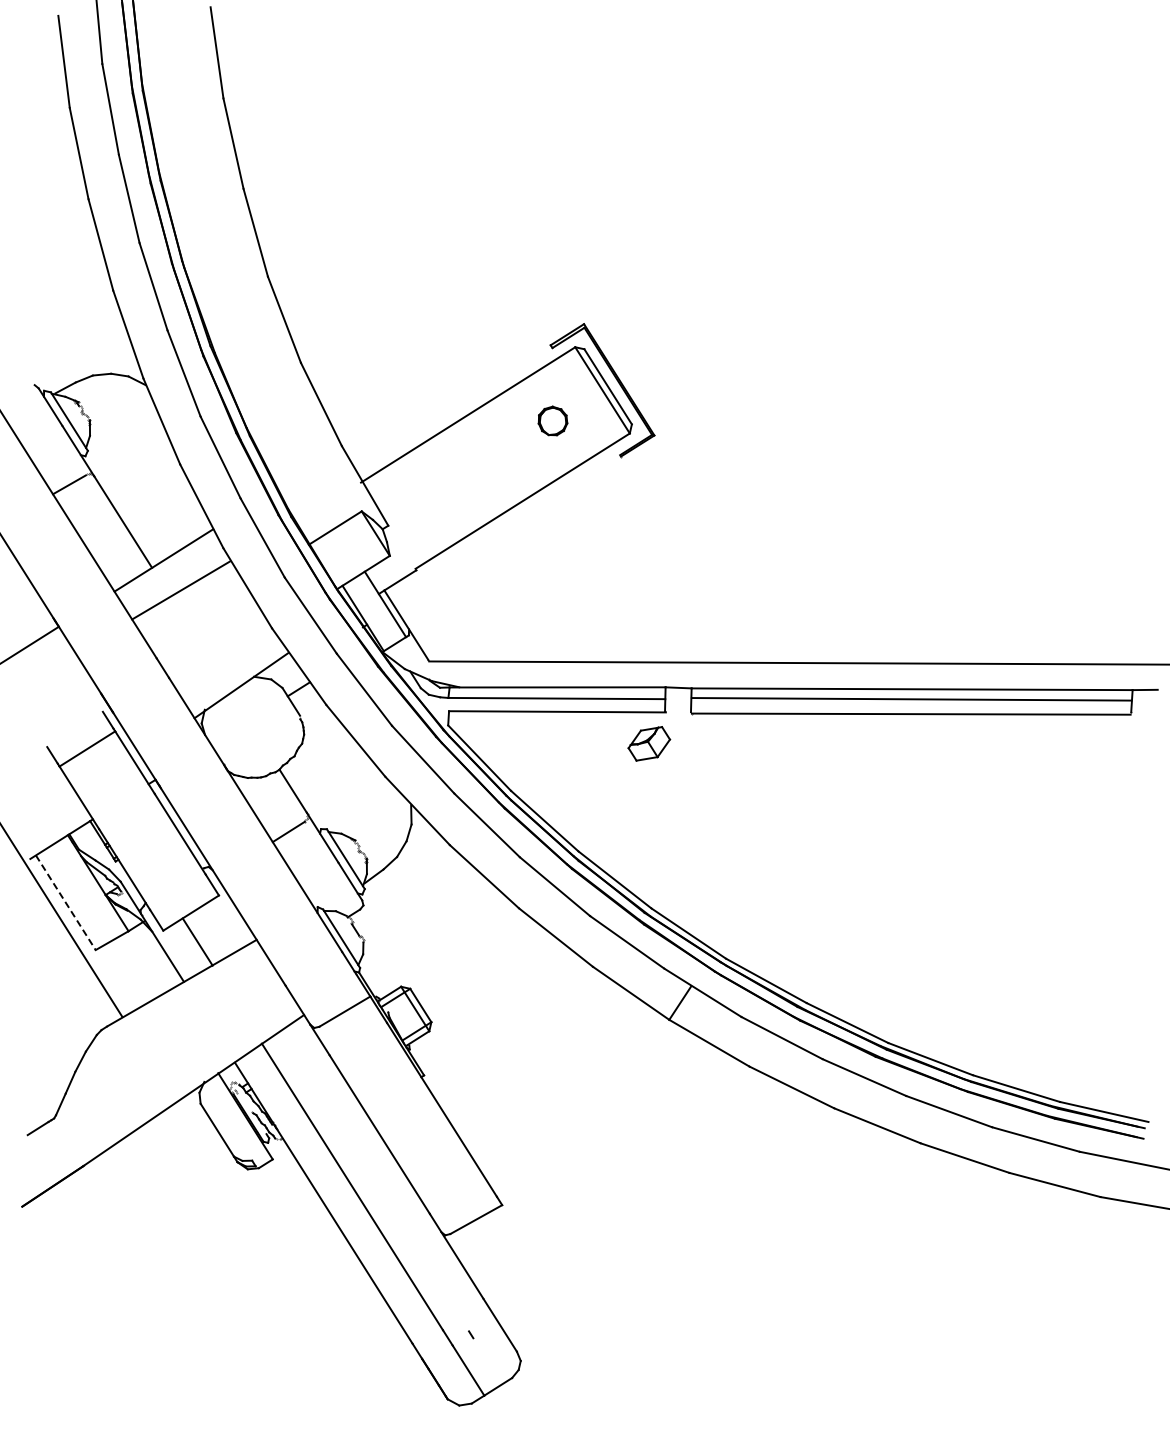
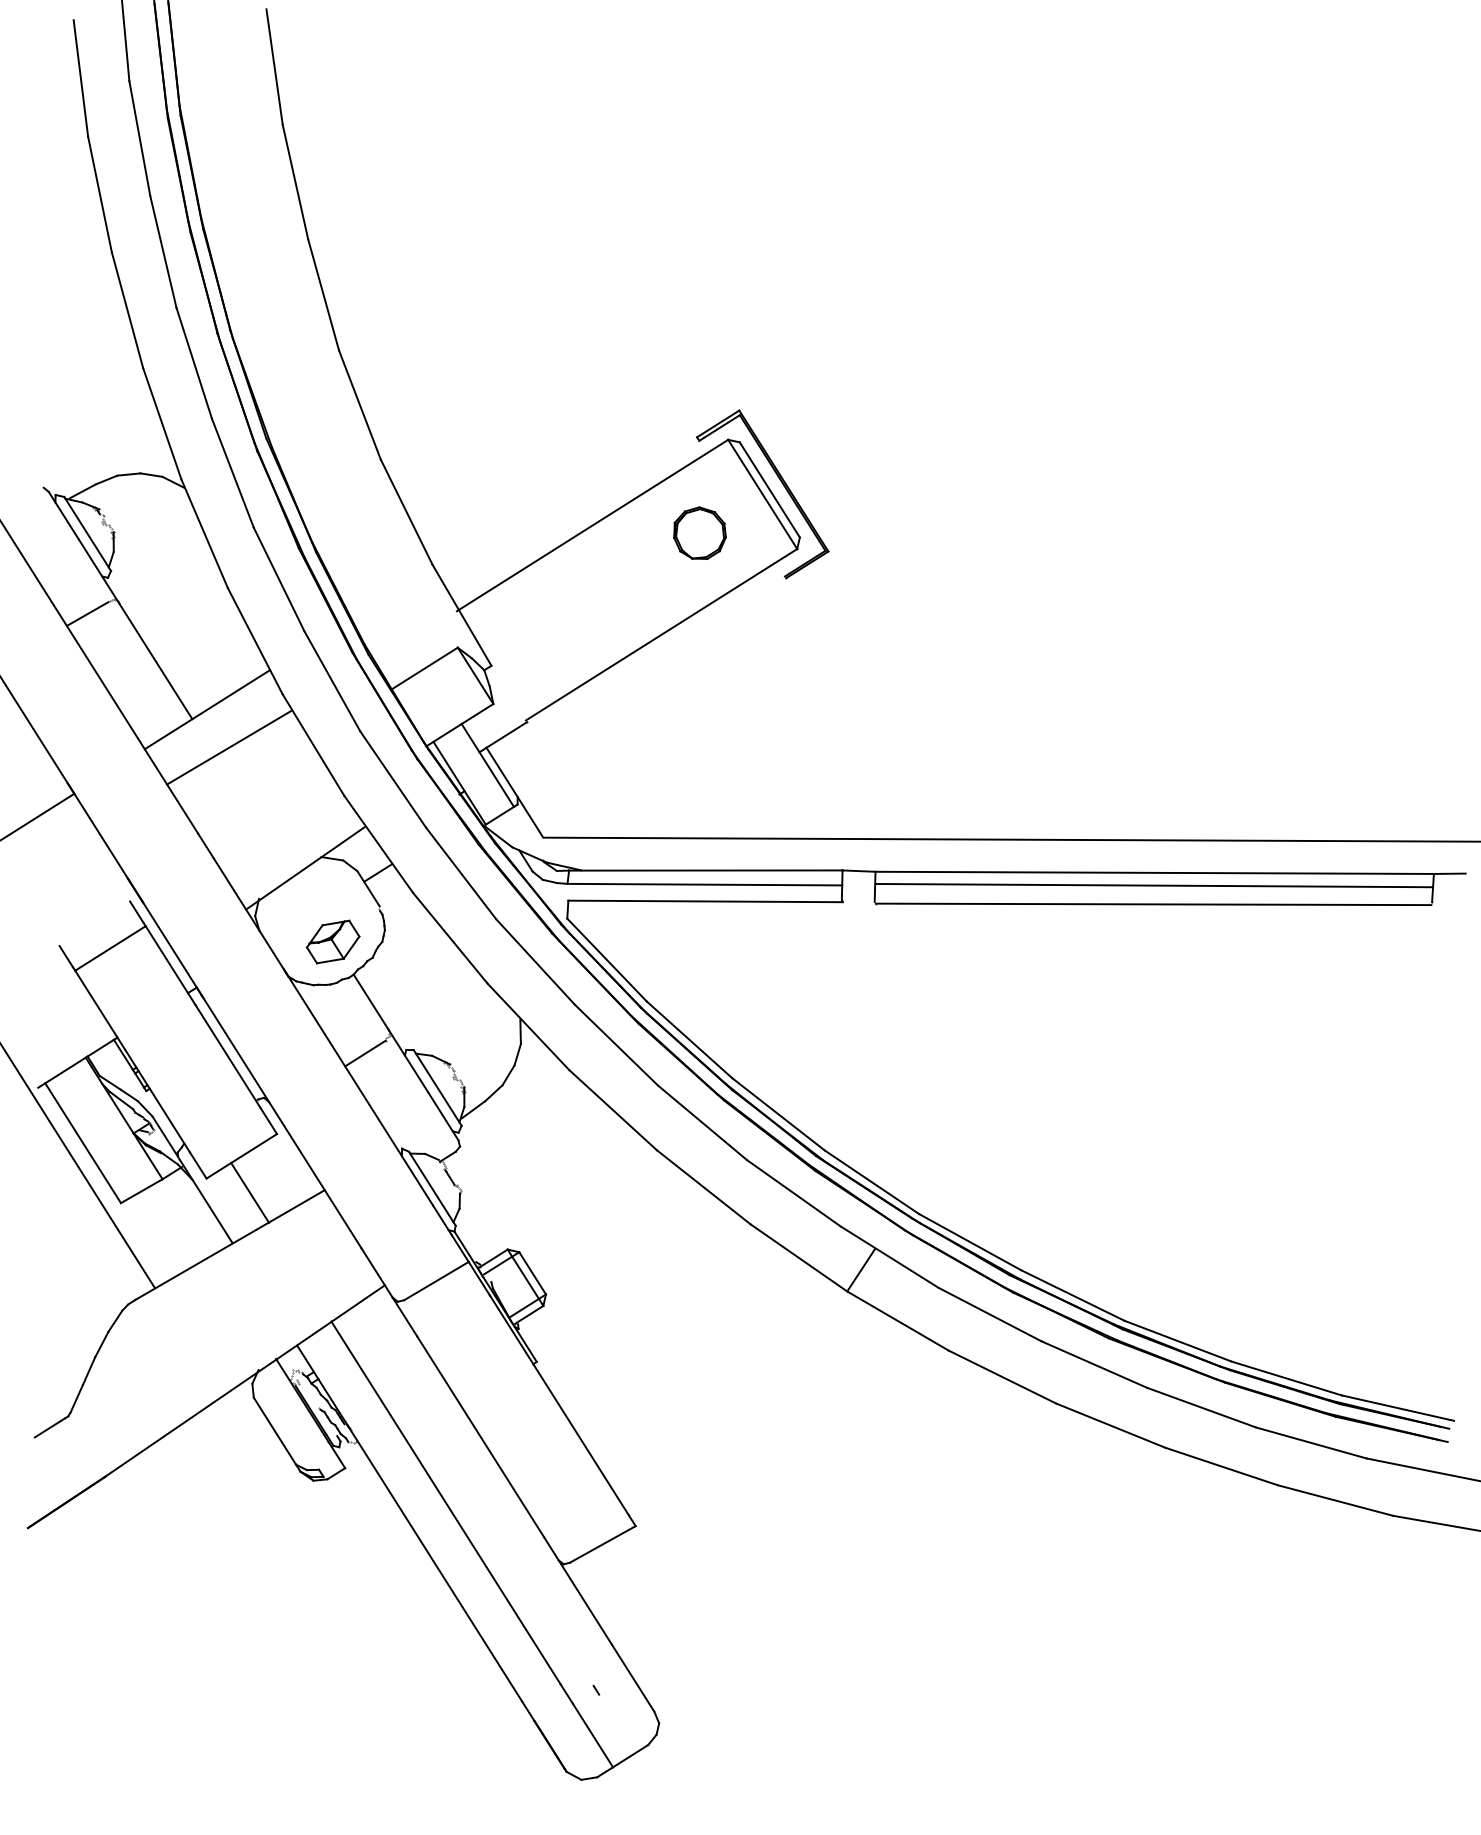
part: (552, 420) -> (699, 532), size x1.43
part: (649, 743) -> (333, 941), moved
line: (65, 902) -> (82, 1142), dashed -> solid

